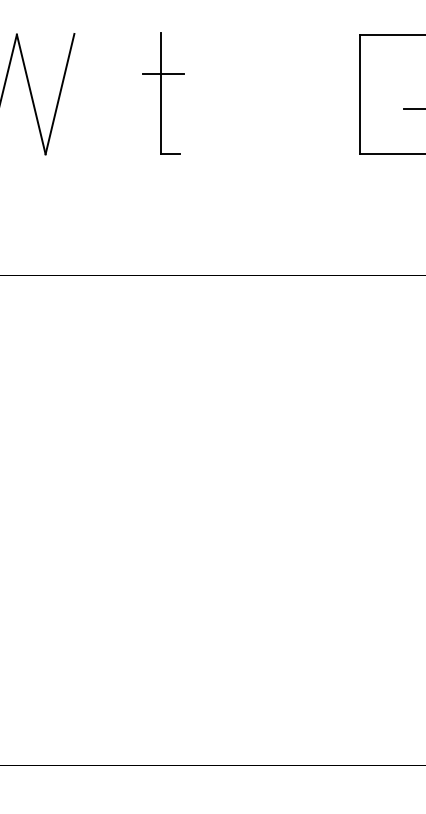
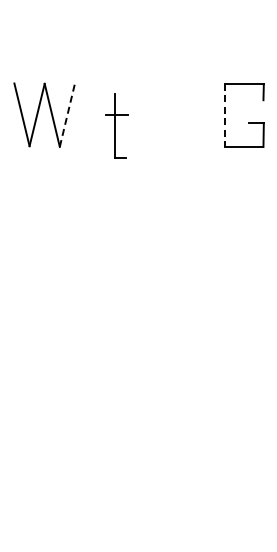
part: (162, 92) -> (116, 125), moved
line: (60, 94) -> (67, 115), solid -> dashed
line: (359, 96) -> (225, 116), solid -> dashed

